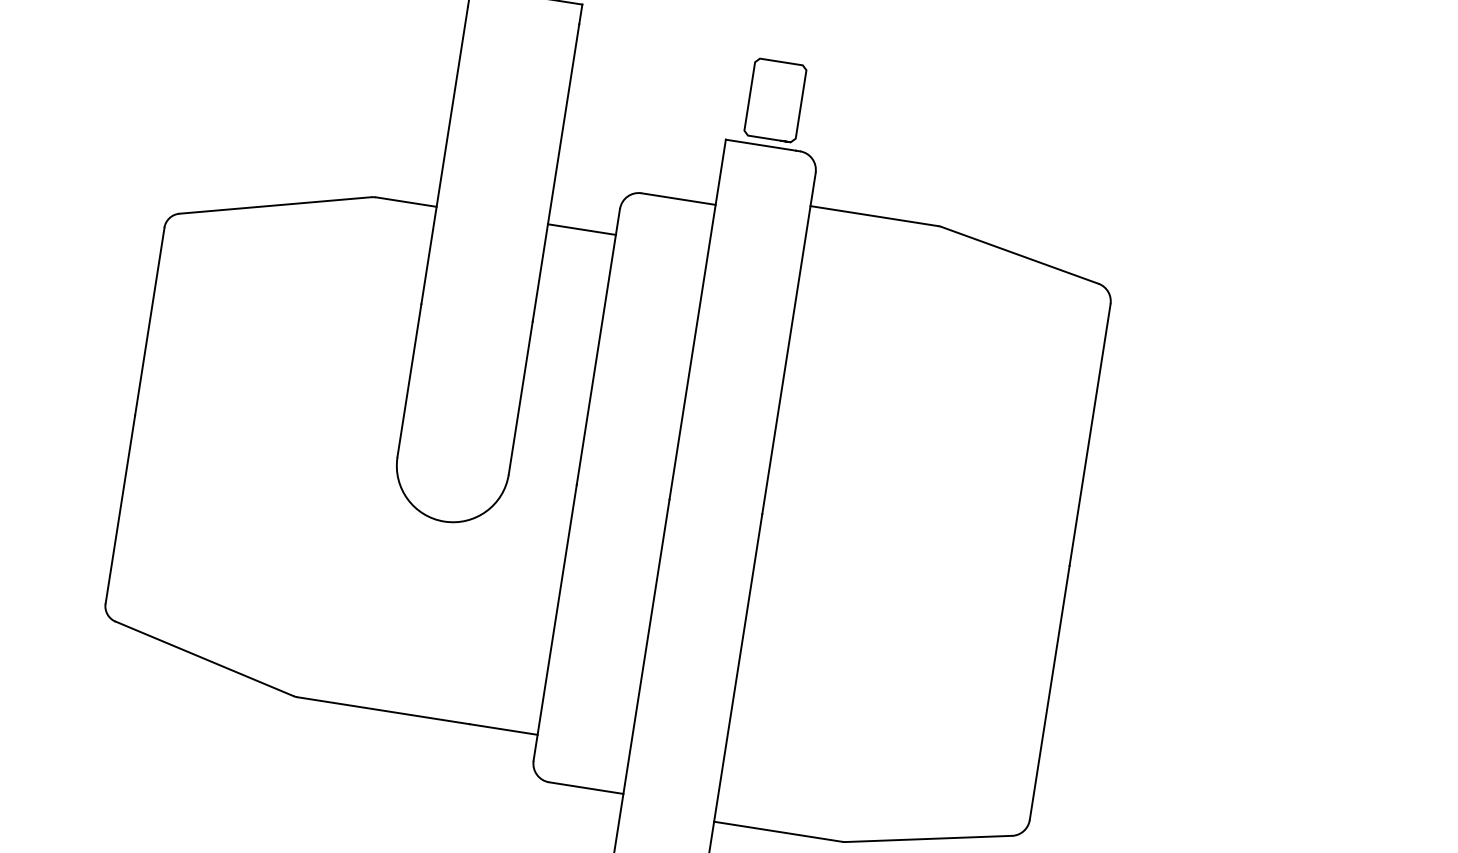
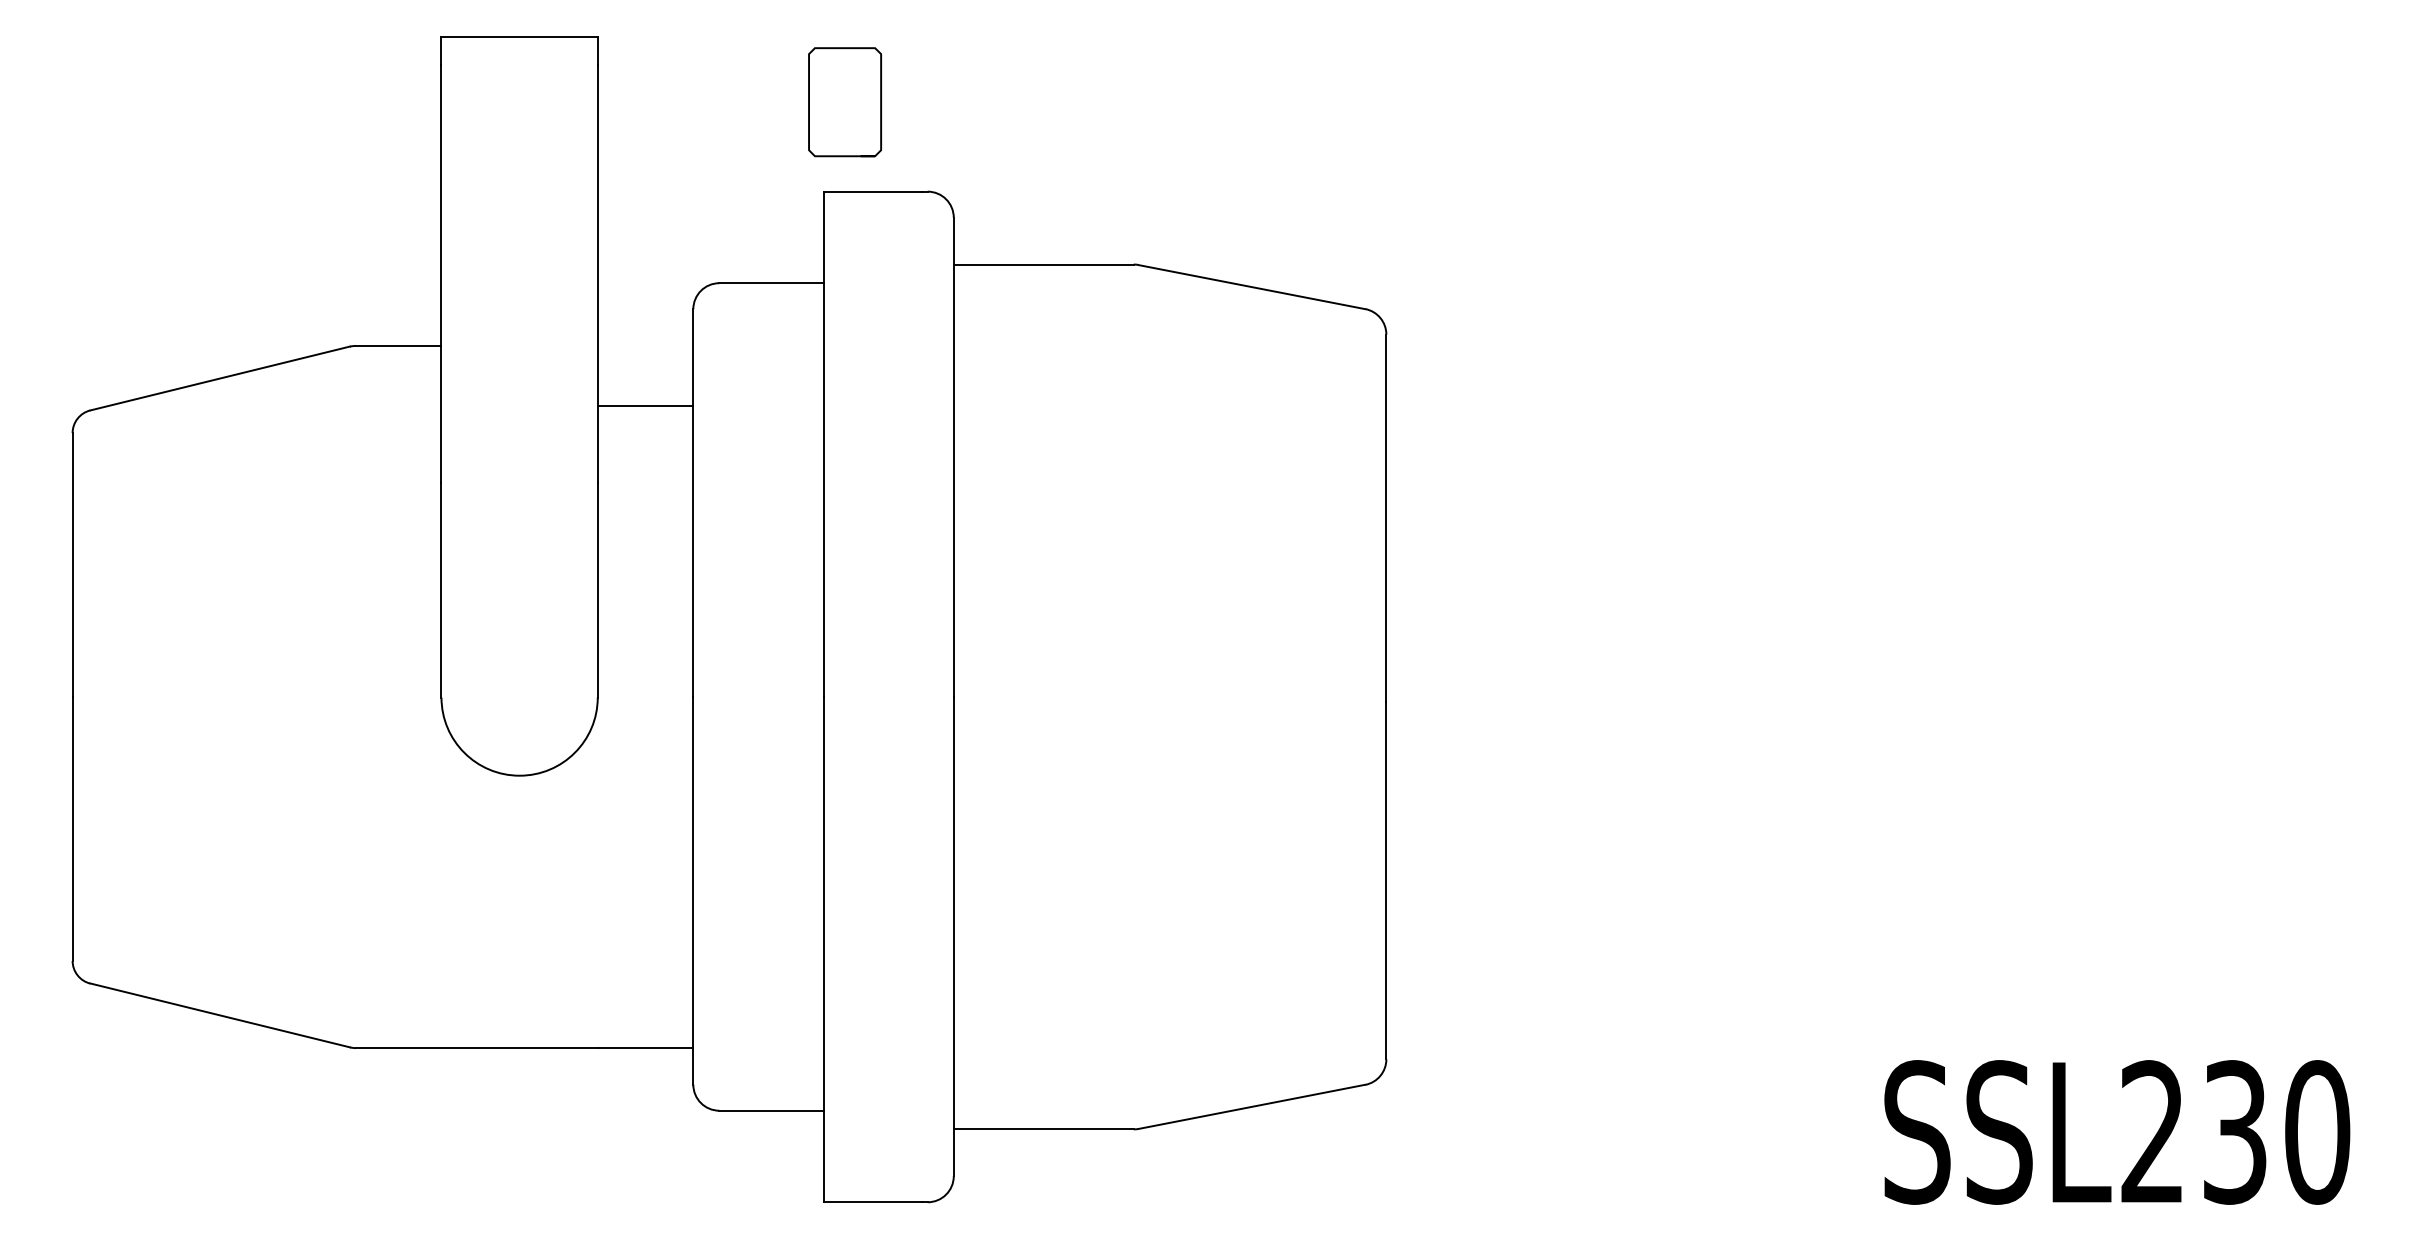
curve: (750, 96) -> (809, 102), moved
line: (581, 229) -> (645, 405), moved

